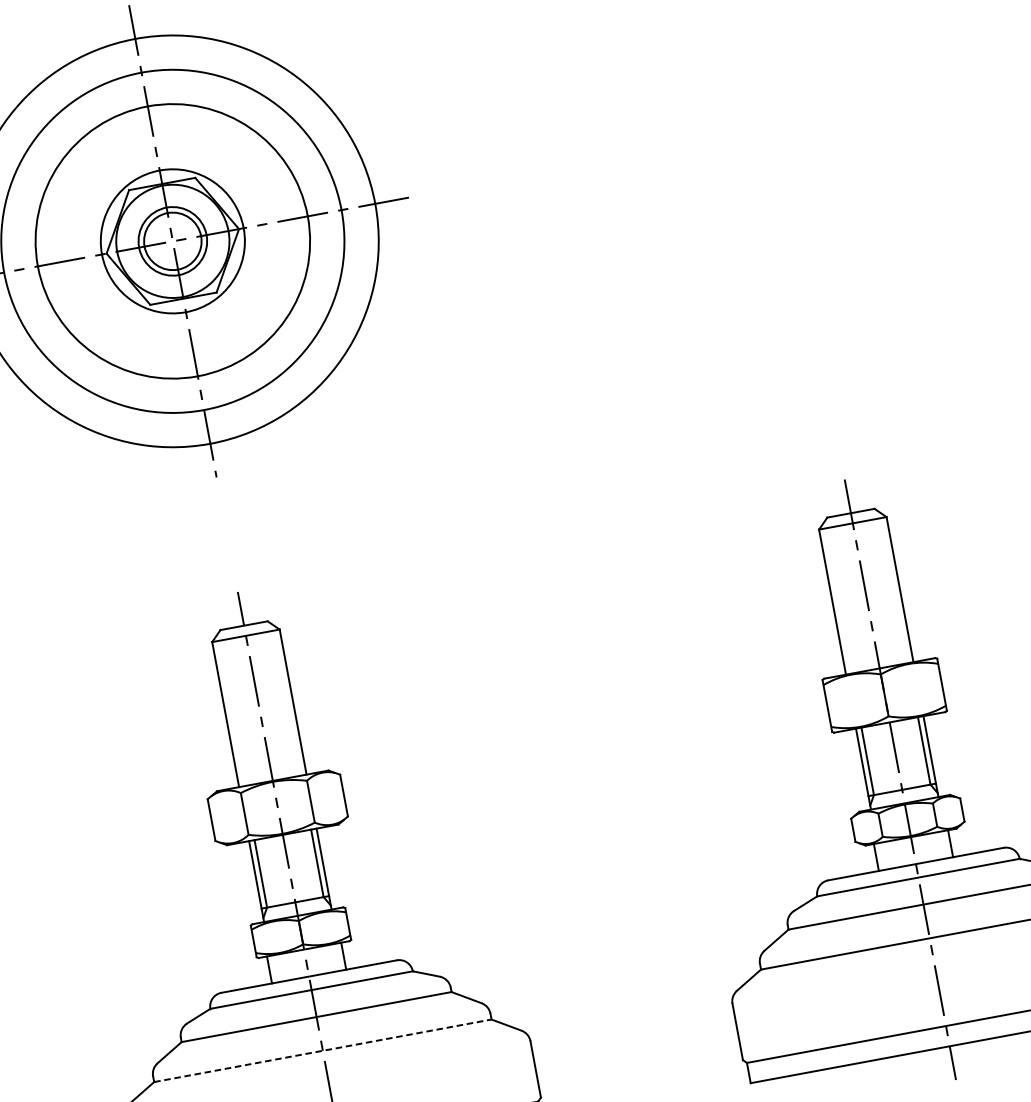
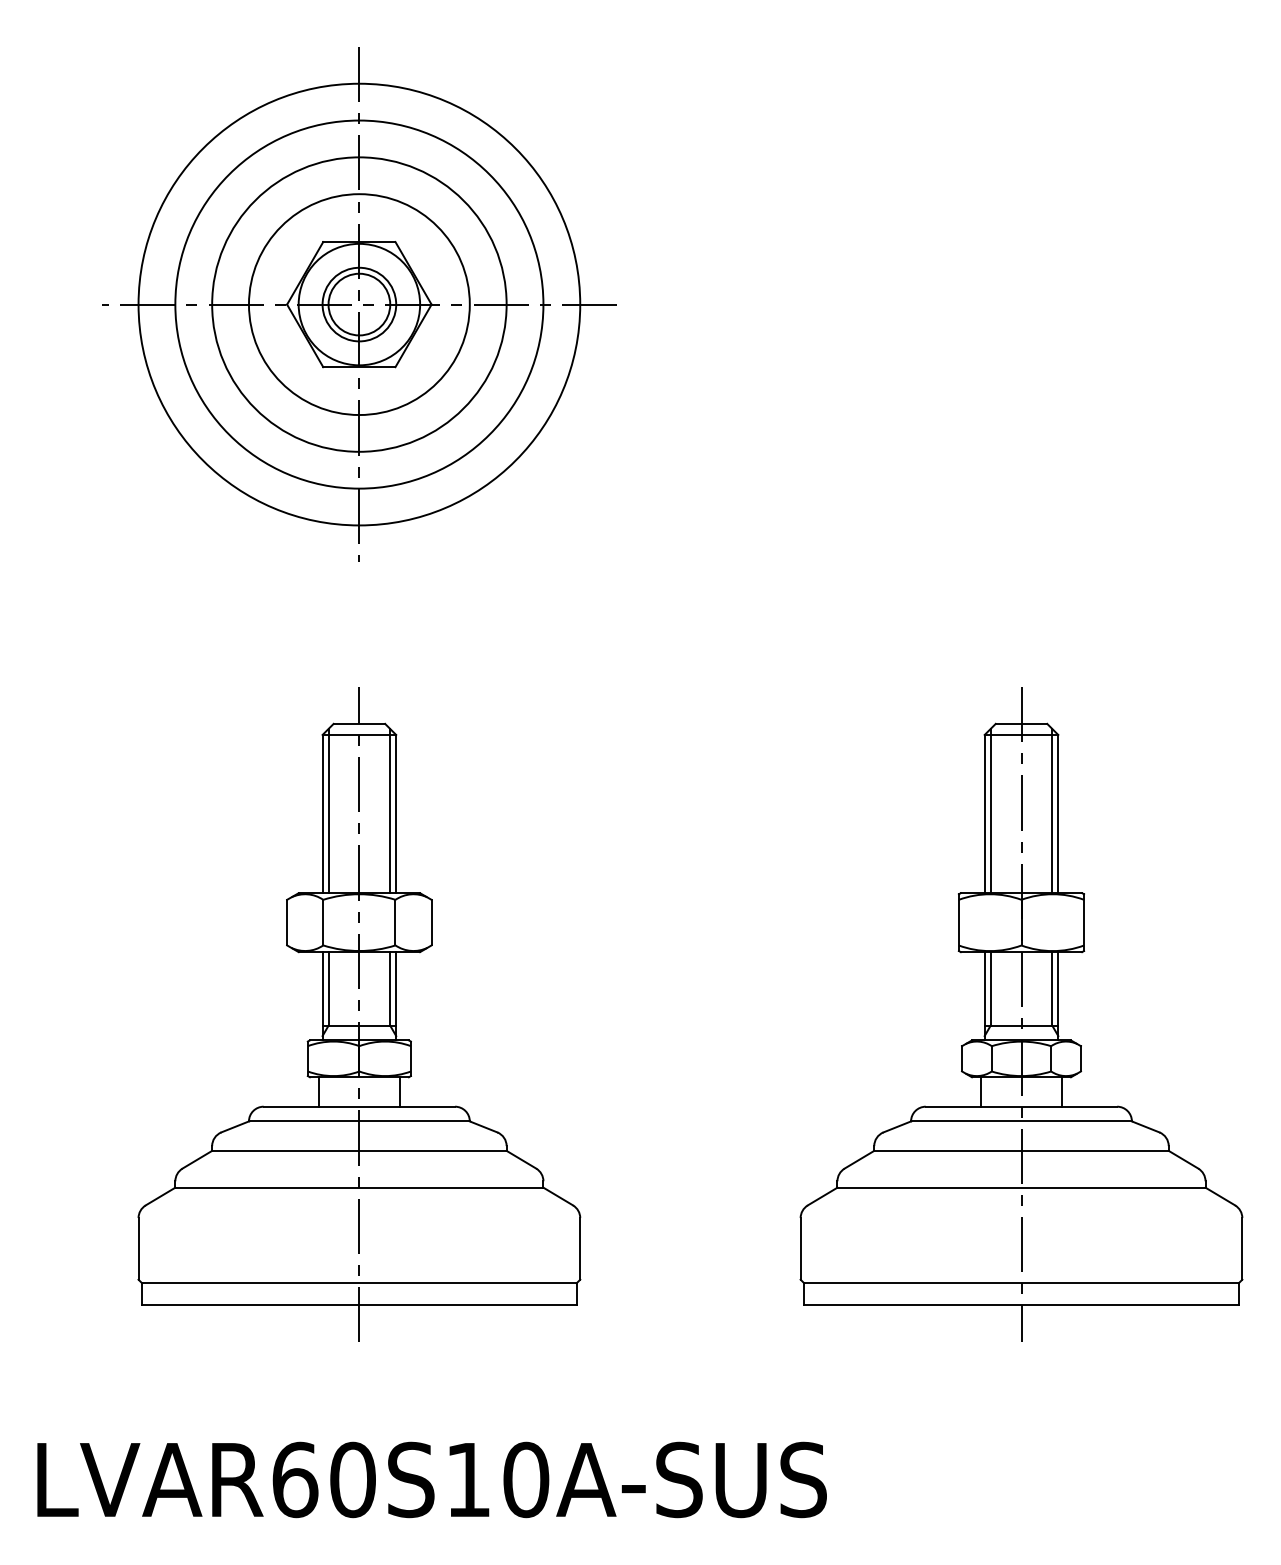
circle: (172, 241) -> (358, 304), size x1.43
line: (894, 587) -> (1052, 810), added
line: (837, 597) -> (990, 810), added
line: (287, 699) -> (390, 810), added
line: (230, 710) -> (328, 810), added
line: (322, 1050) -> (359, 1187), dashed -> solid

